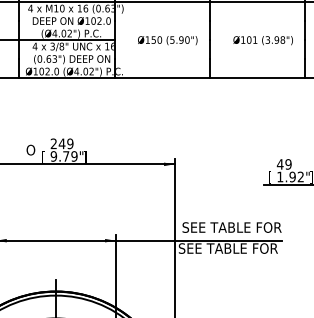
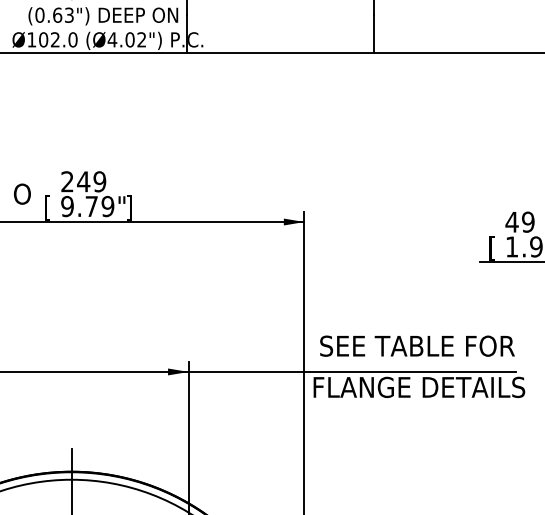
text: (232, 248) -> (418, 387), SEE TABLE FOR -> FLANGE DETAILS

